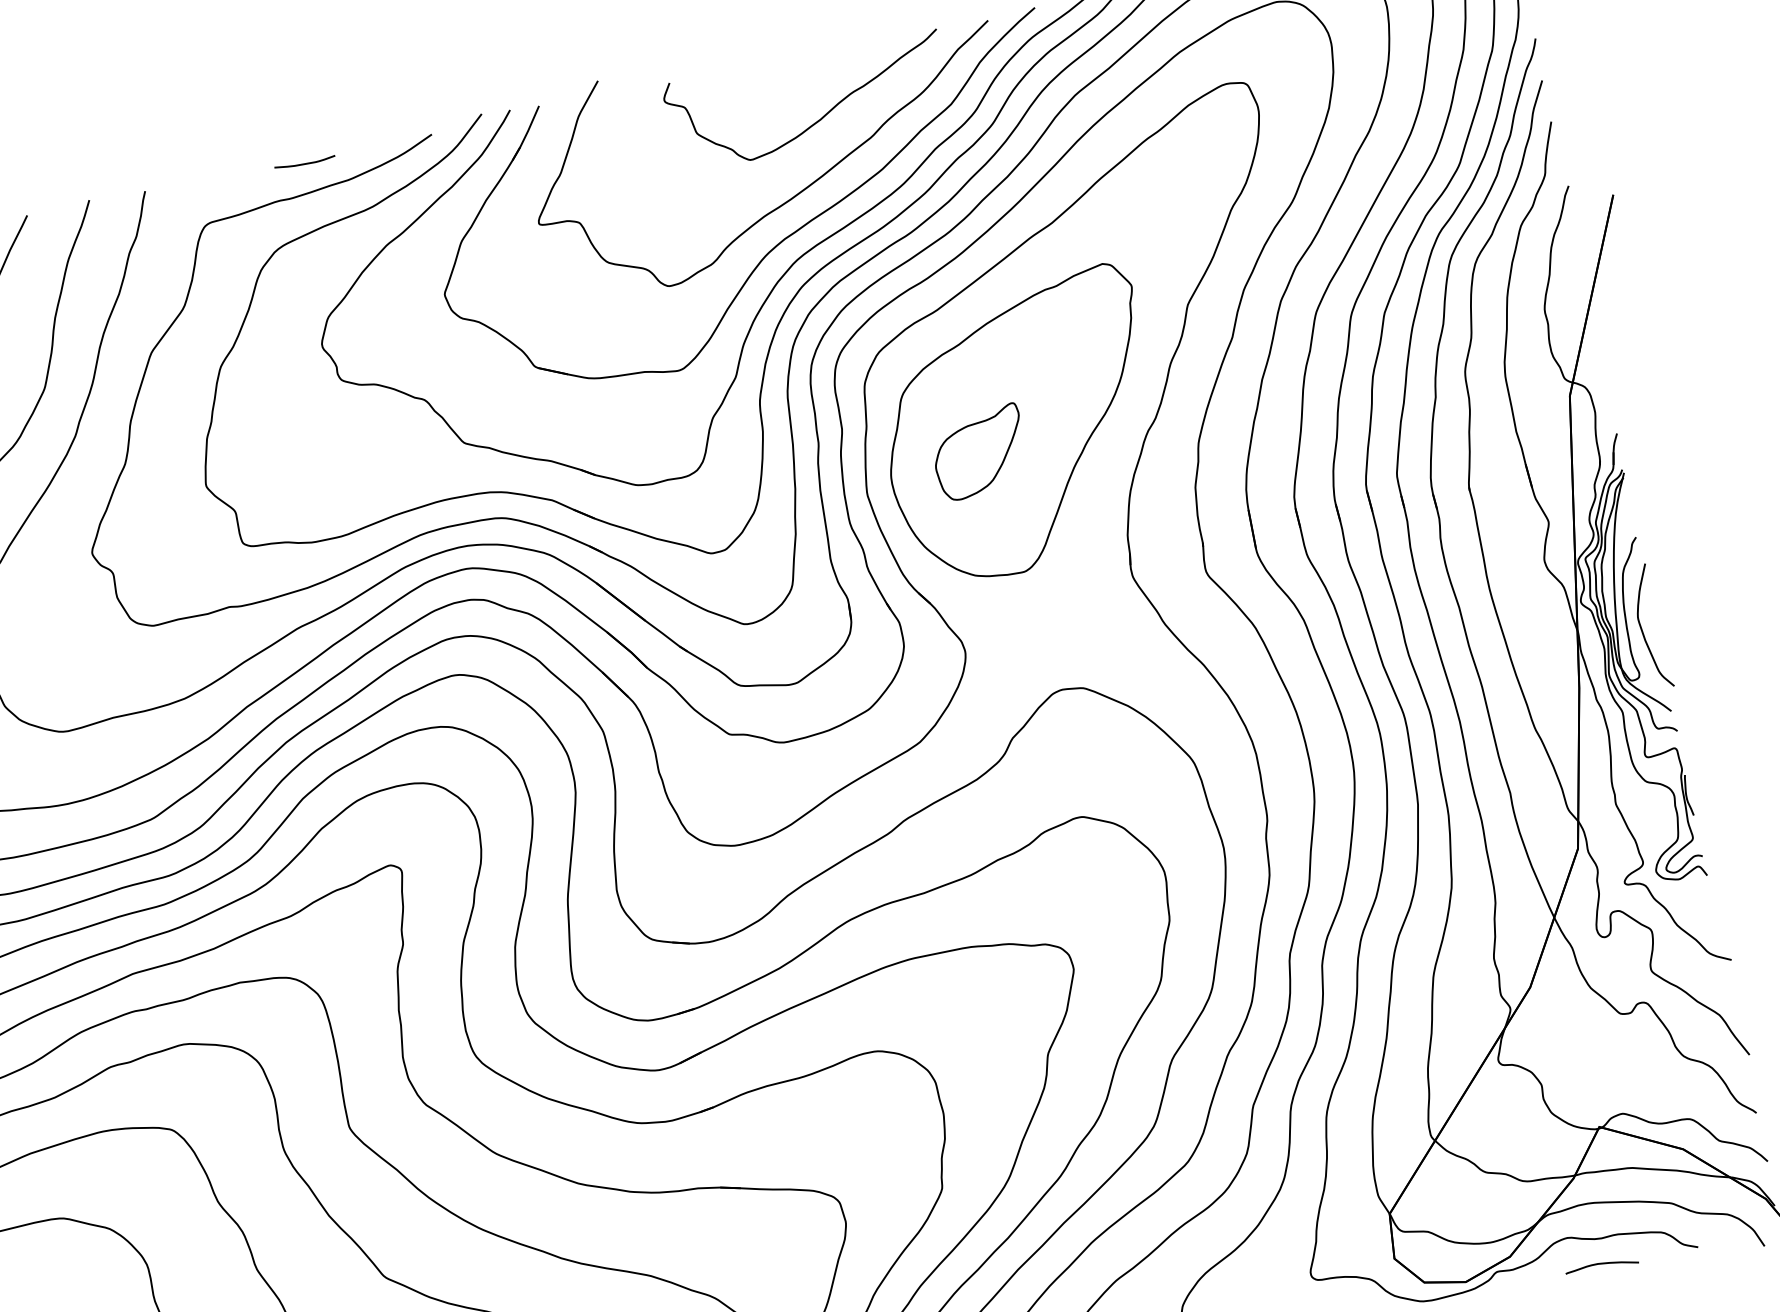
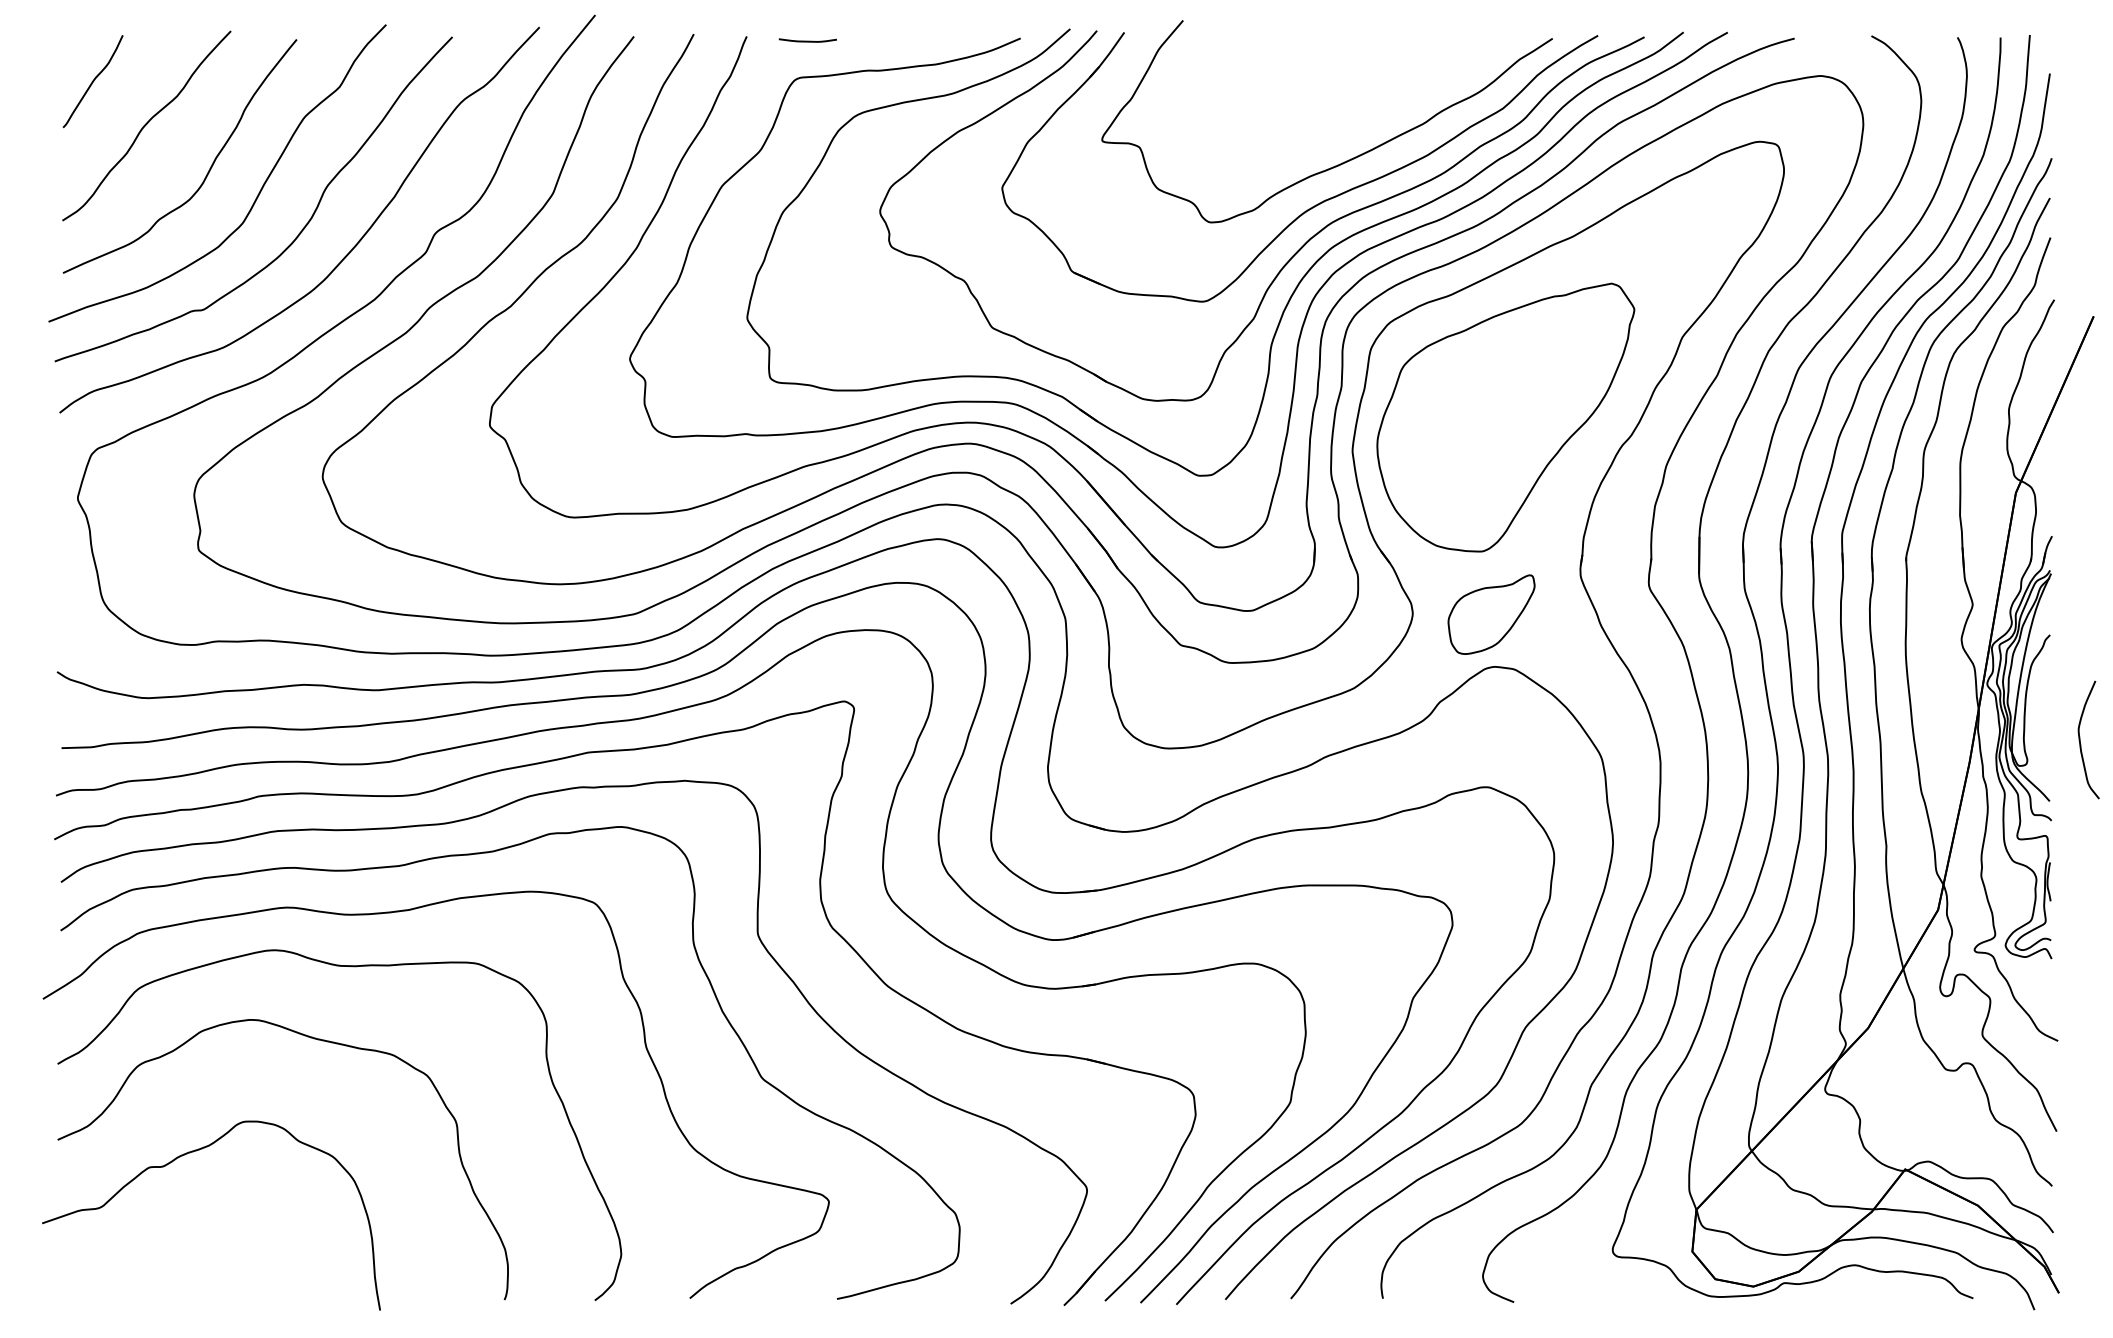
curve: (820, 117) -> (1380, 96), removed
curve: (304, 162) -> (807, 40), moved
part: (979, 452) -> (1491, 614), moved
curve: (1642, 628) -> (2080, 739), moved
curve: (1601, 1264) -> (1881, 1296), removed

